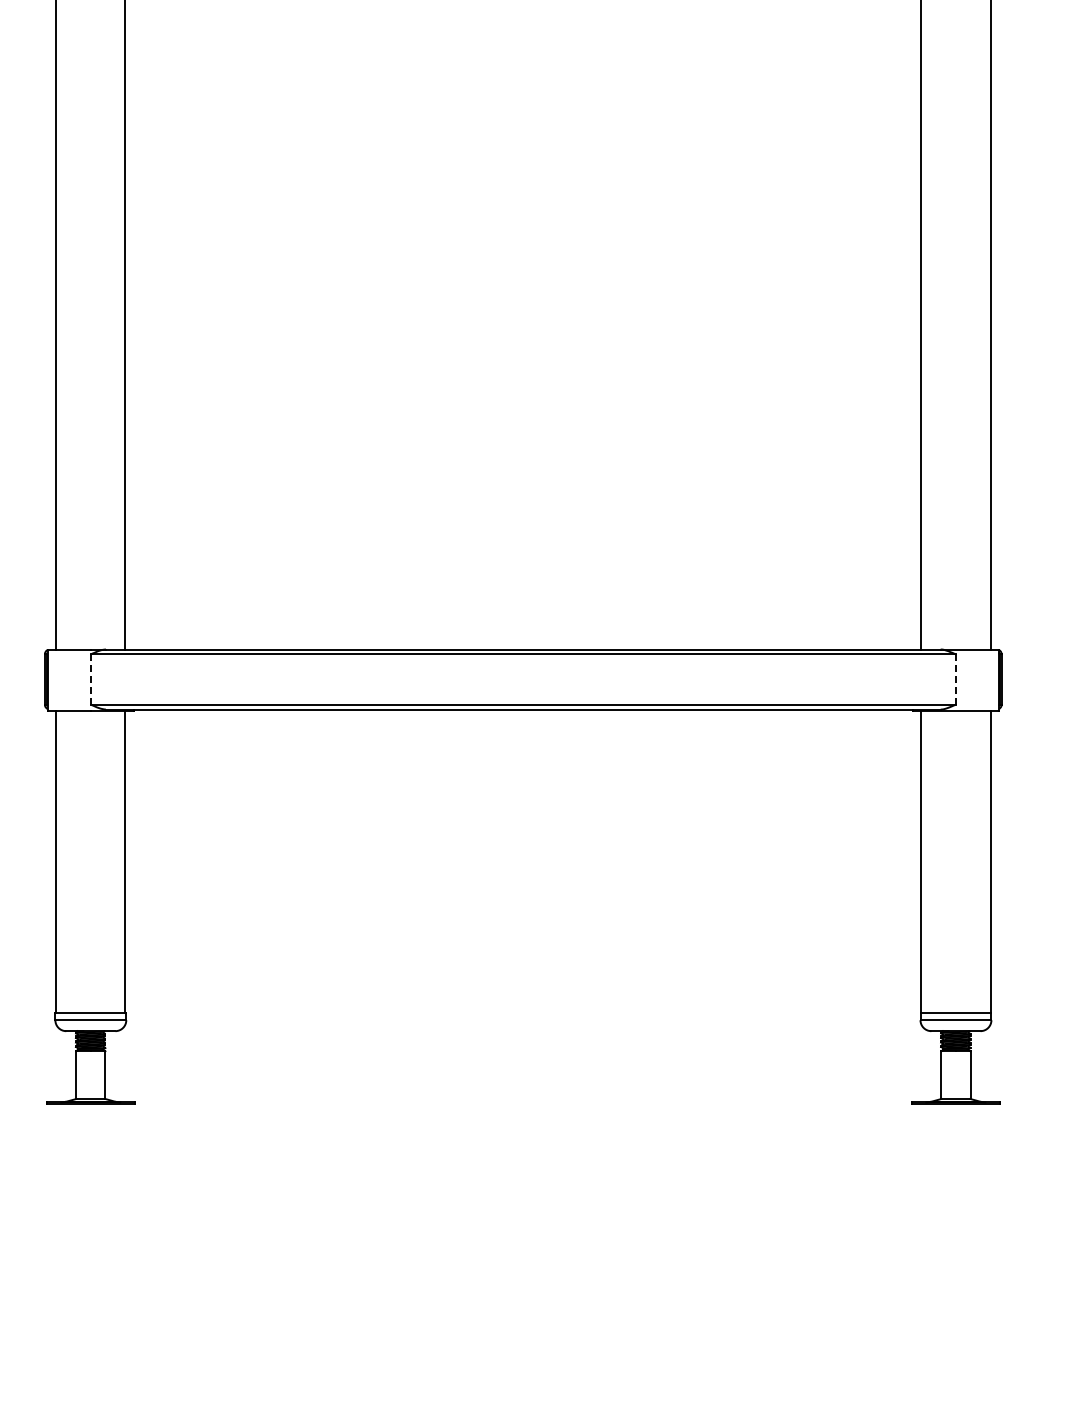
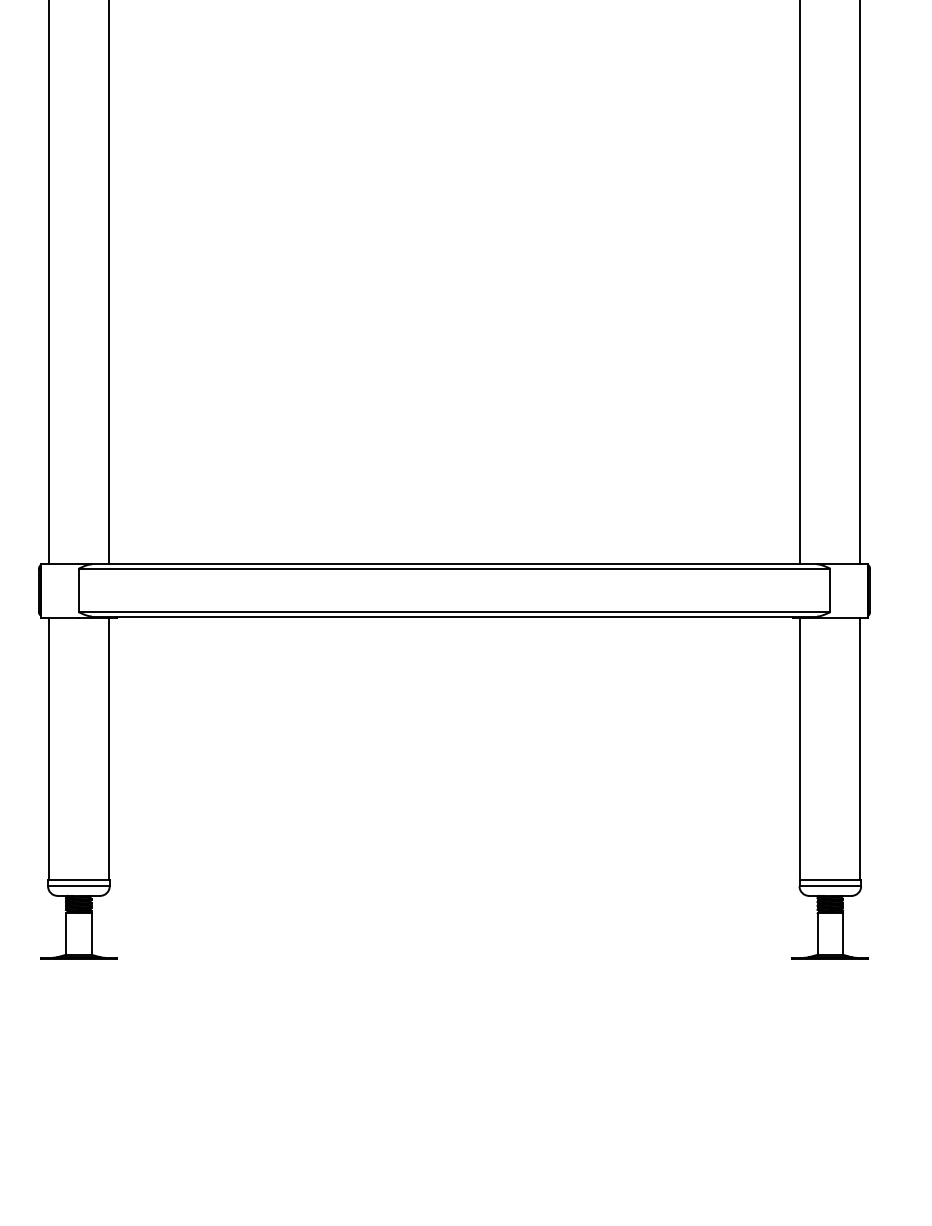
line: (90, 679) -> (78, 590), dashed -> solid
line: (955, 679) -> (829, 590), dashed -> solid

